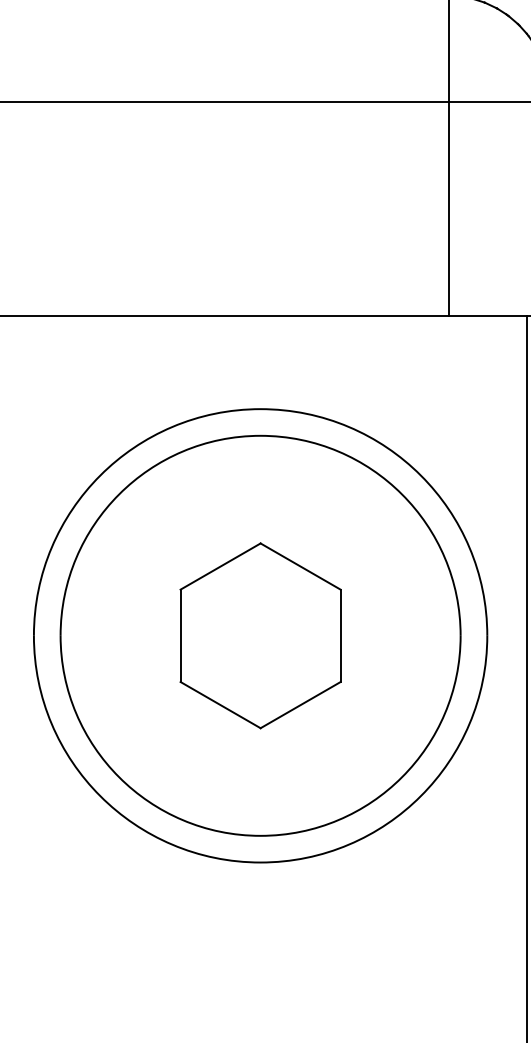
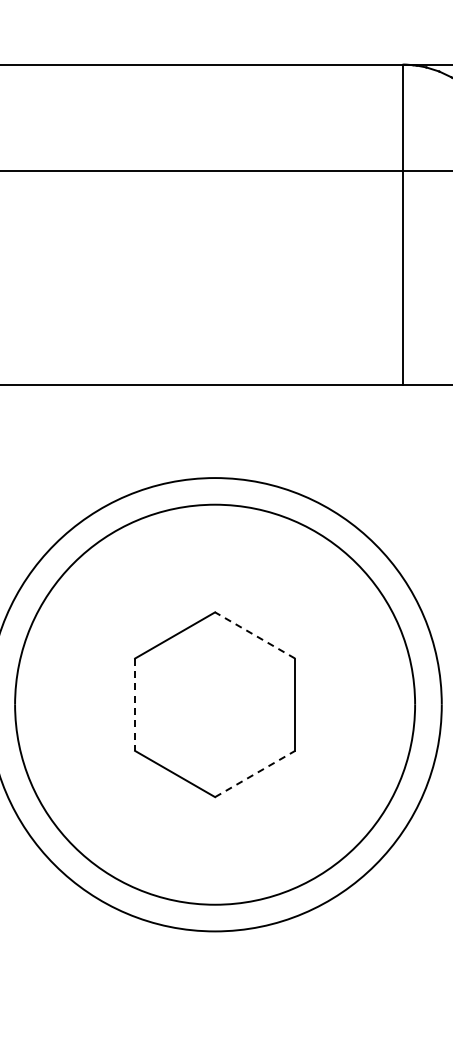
line: (300, 566) -> (254, 635), solid -> dashed
line: (180, 636) -> (134, 705), solid -> dashed
line: (301, 704) -> (255, 773), solid -> dashed

